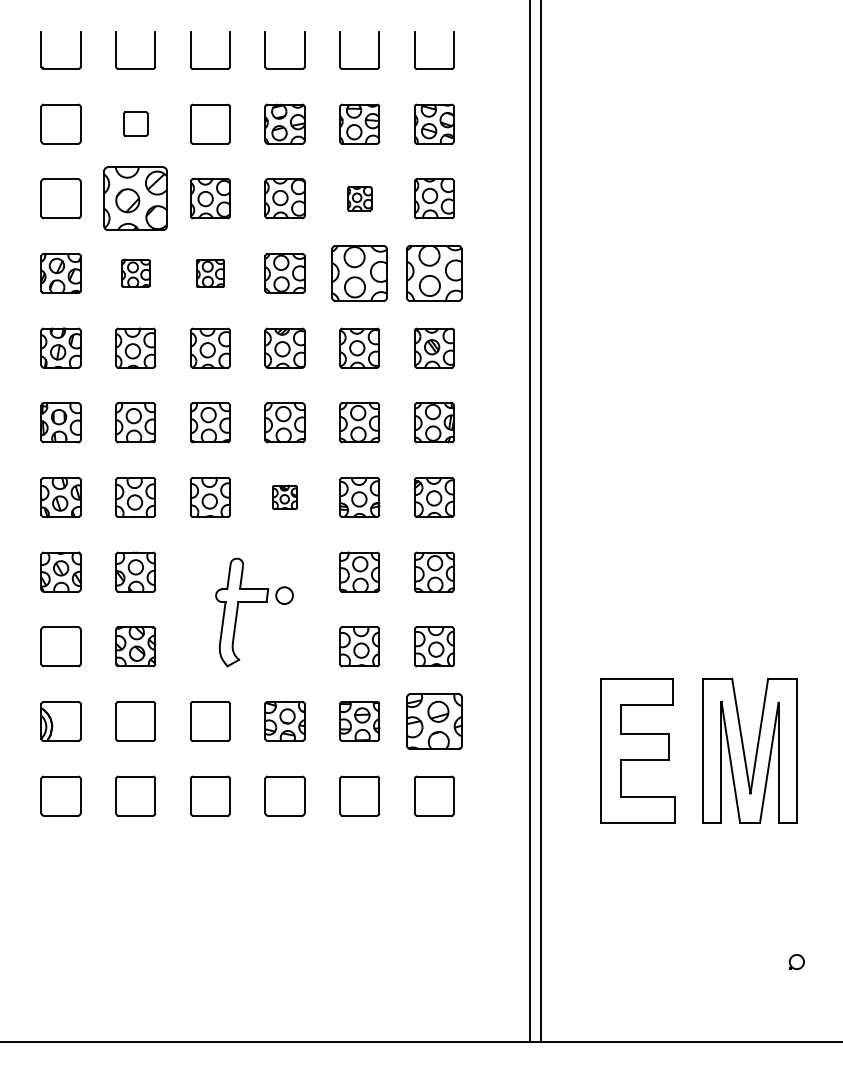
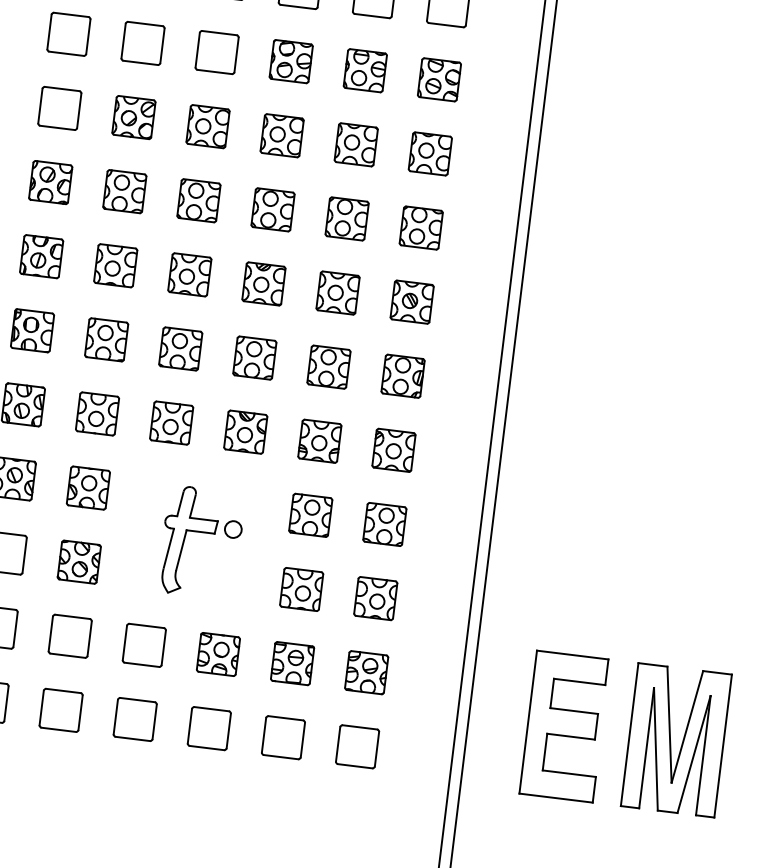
part: (135, 123) -> (142, 42), size x1.67
part: (135, 198) -> (133, 117), size x0.62
part: (359, 198) -> (356, 144), size x1.67
part: (135, 273) -> (124, 191), size x1.43
part: (210, 273) -> (199, 200), size x1.43
part: (359, 273) -> (346, 218), size x0.71
part: (434, 273) -> (421, 228), size x0.71
part: (284, 497) -> (245, 432), size x1.67
part: (433, 720) -> (365, 671), size x0.71

